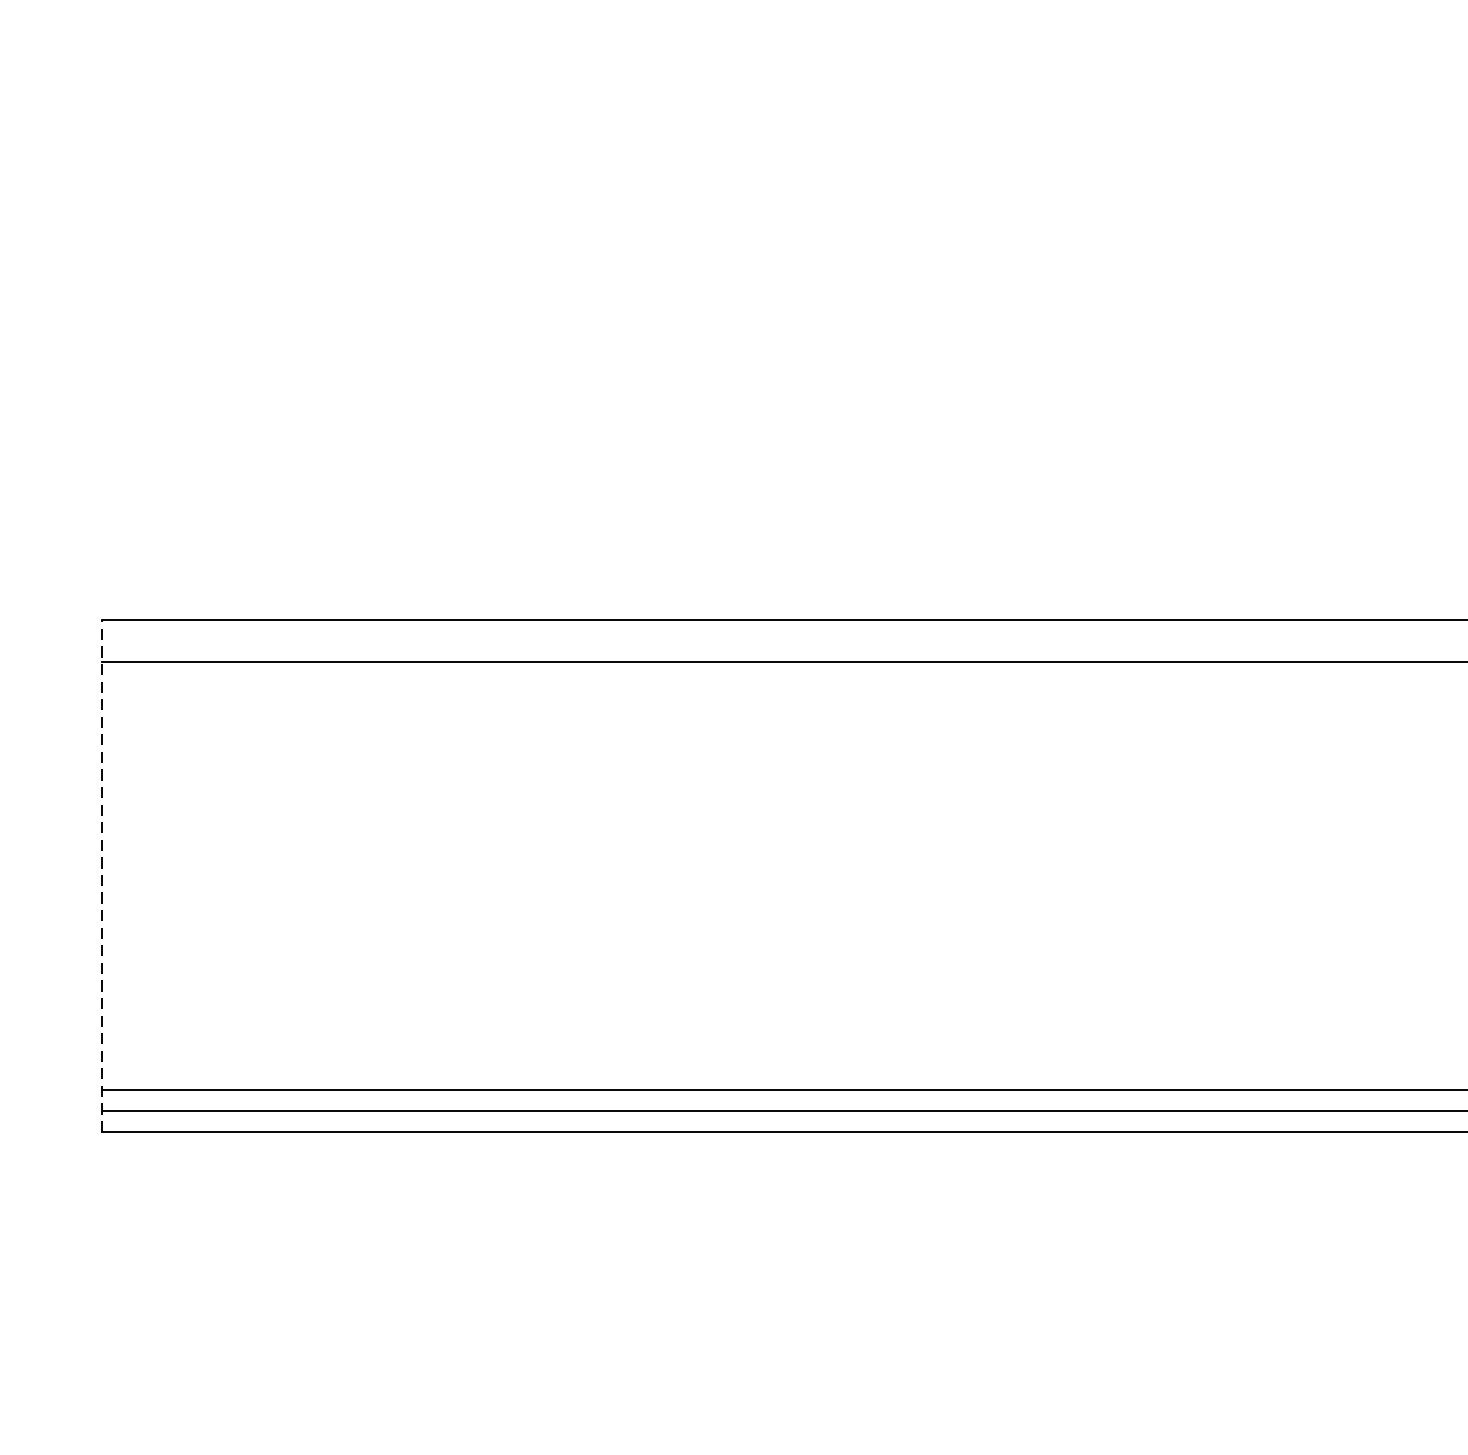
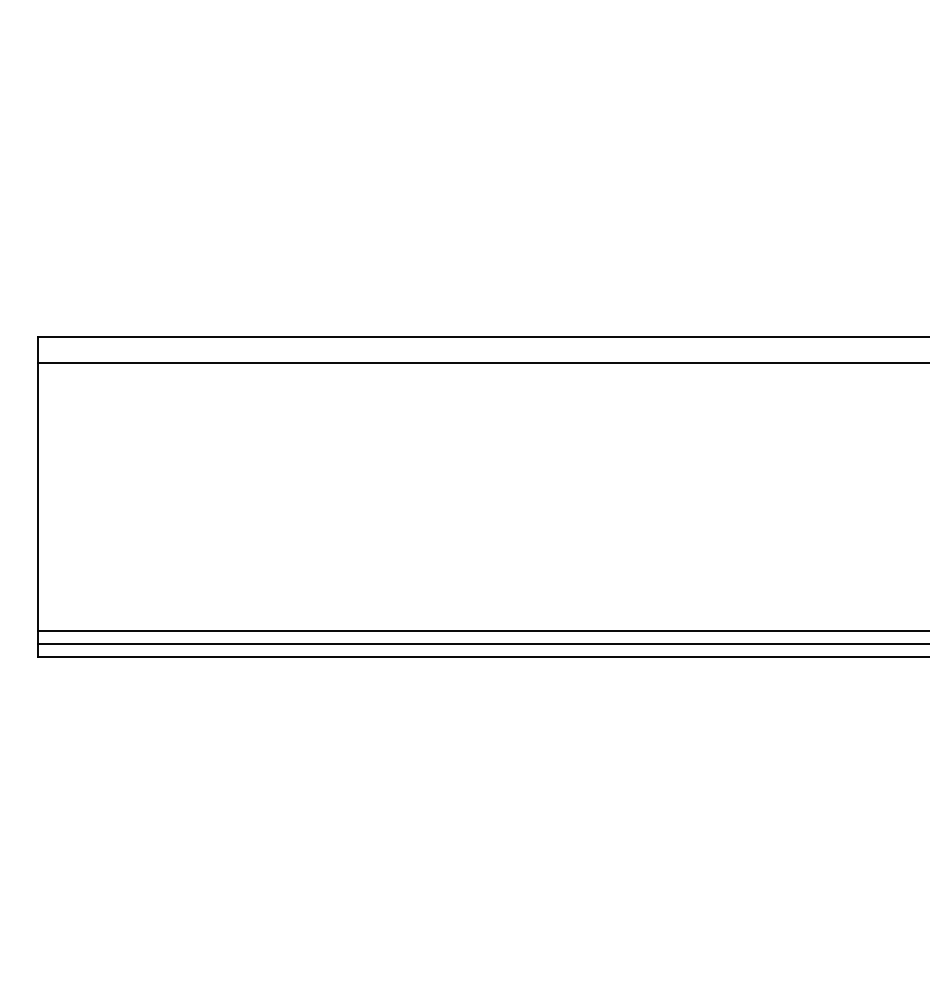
line: (102, 875) -> (38, 496), dashed -> solid

